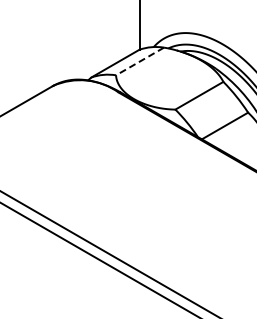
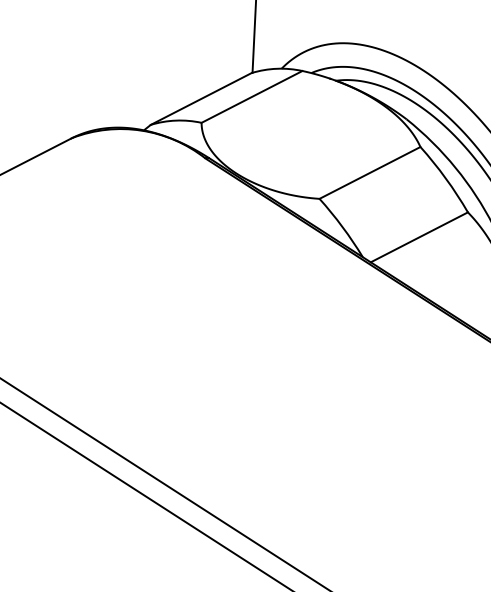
line: (140, 61) -> (252, 96), dashed -> solid

